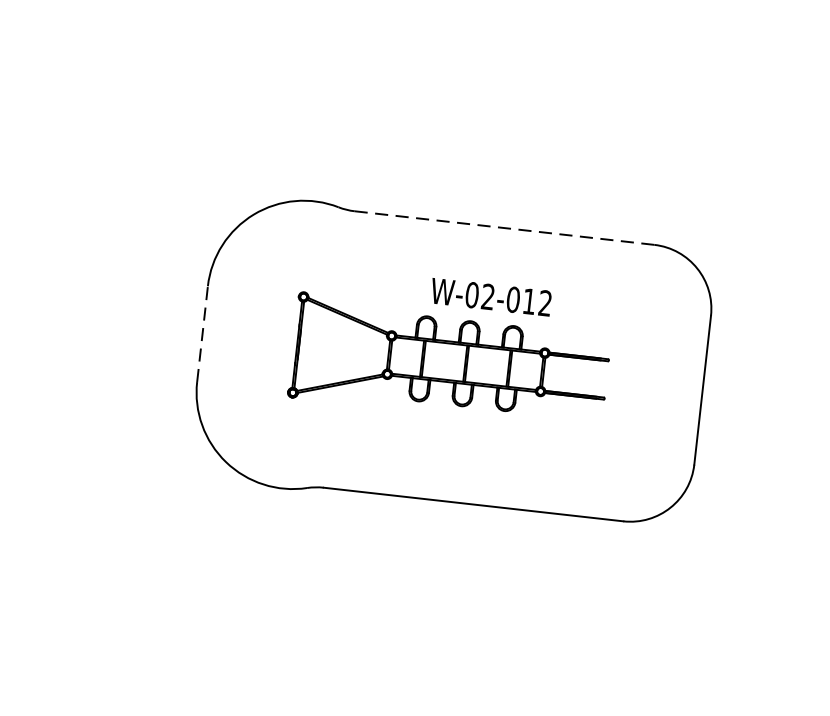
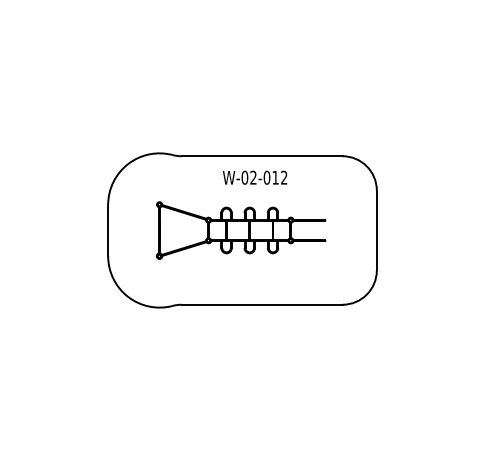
line: (503, 228) -> (261, 156), dashed -> solid
text: (491, 296) -> (255, 177), moved
line: (203, 334) -> (108, 230), dashed -> solid

